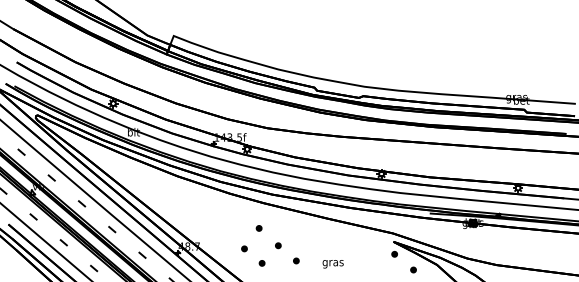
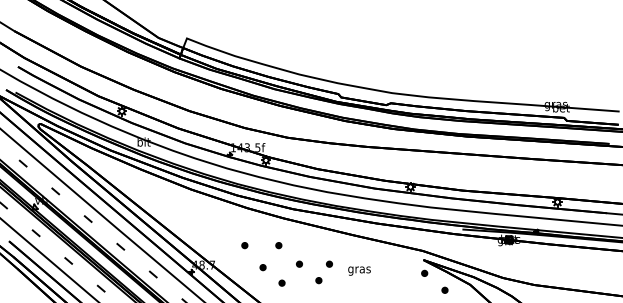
part: (227, 228) -> (244, 245), added
part: (306, 245) -> (329, 263), added
text: (333, 263) -> (359, 270), moved

